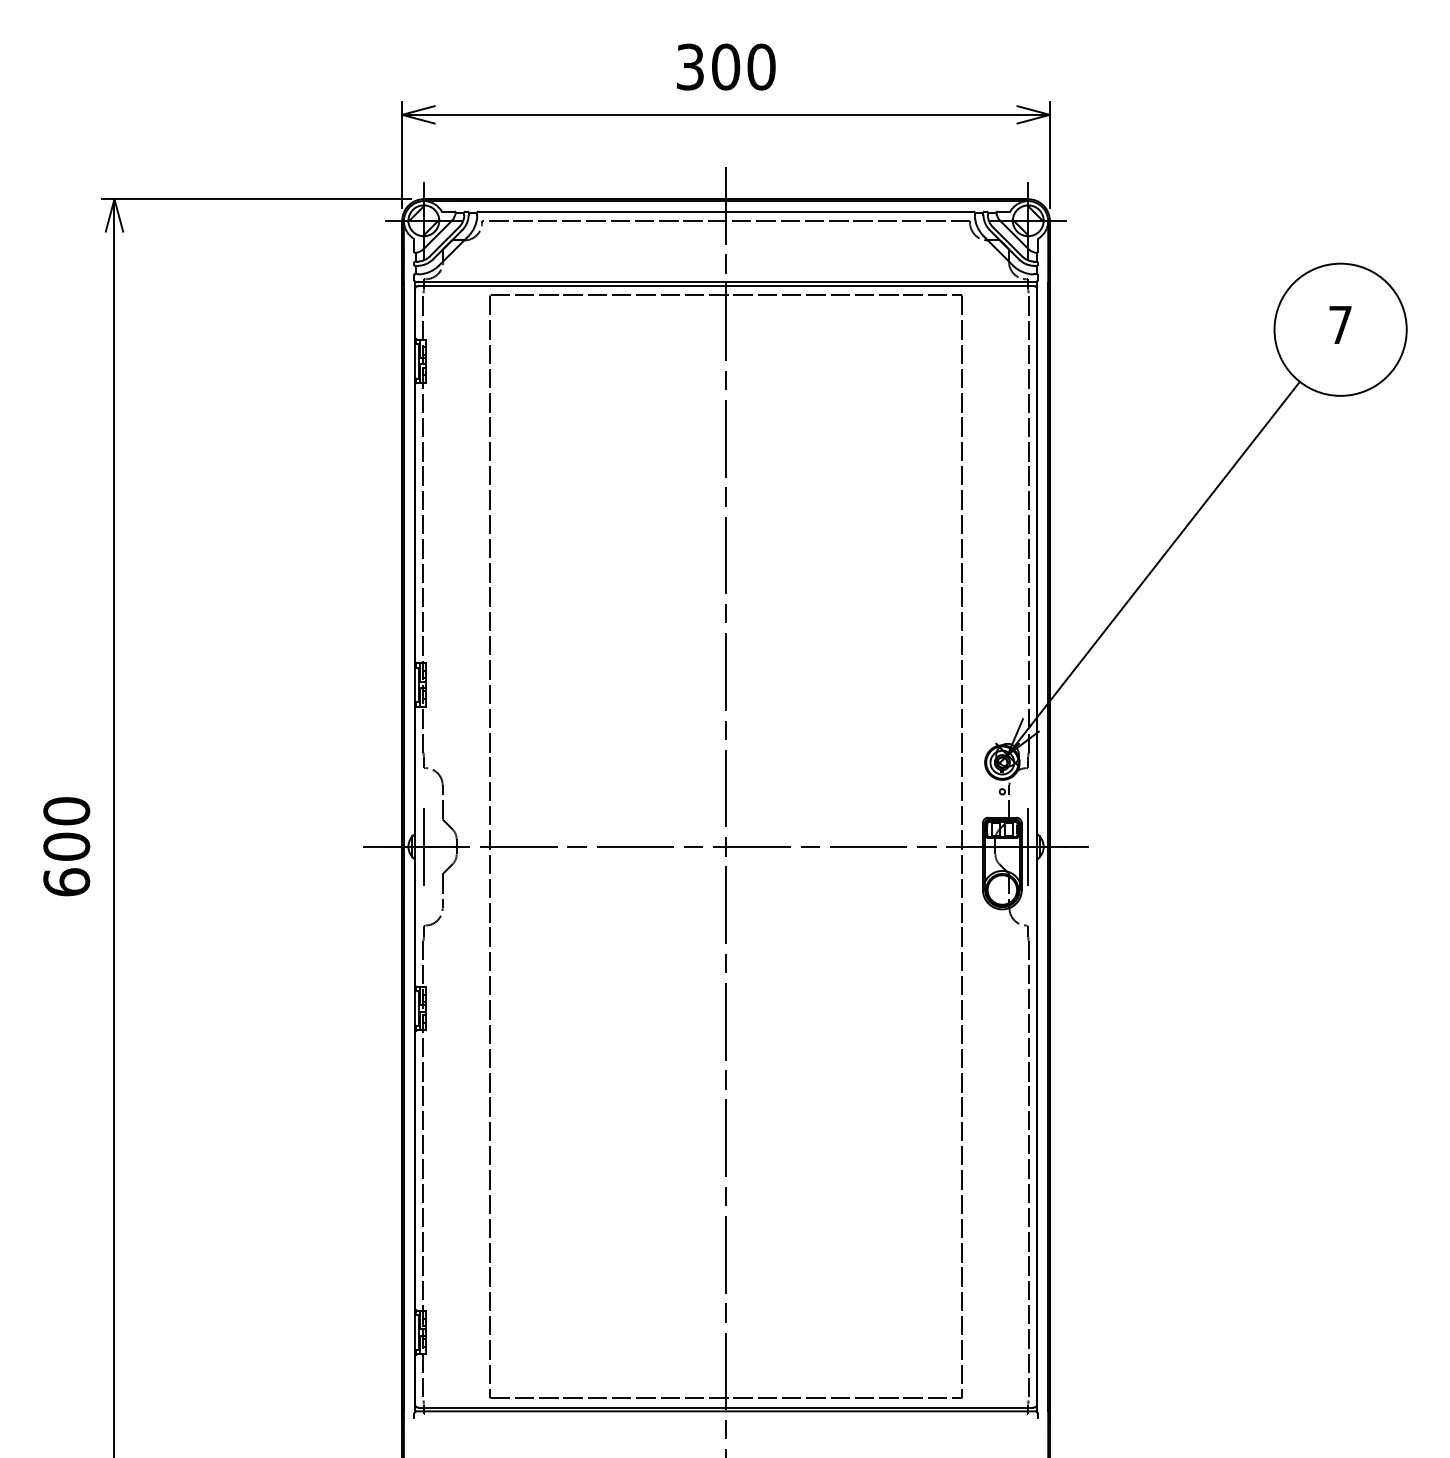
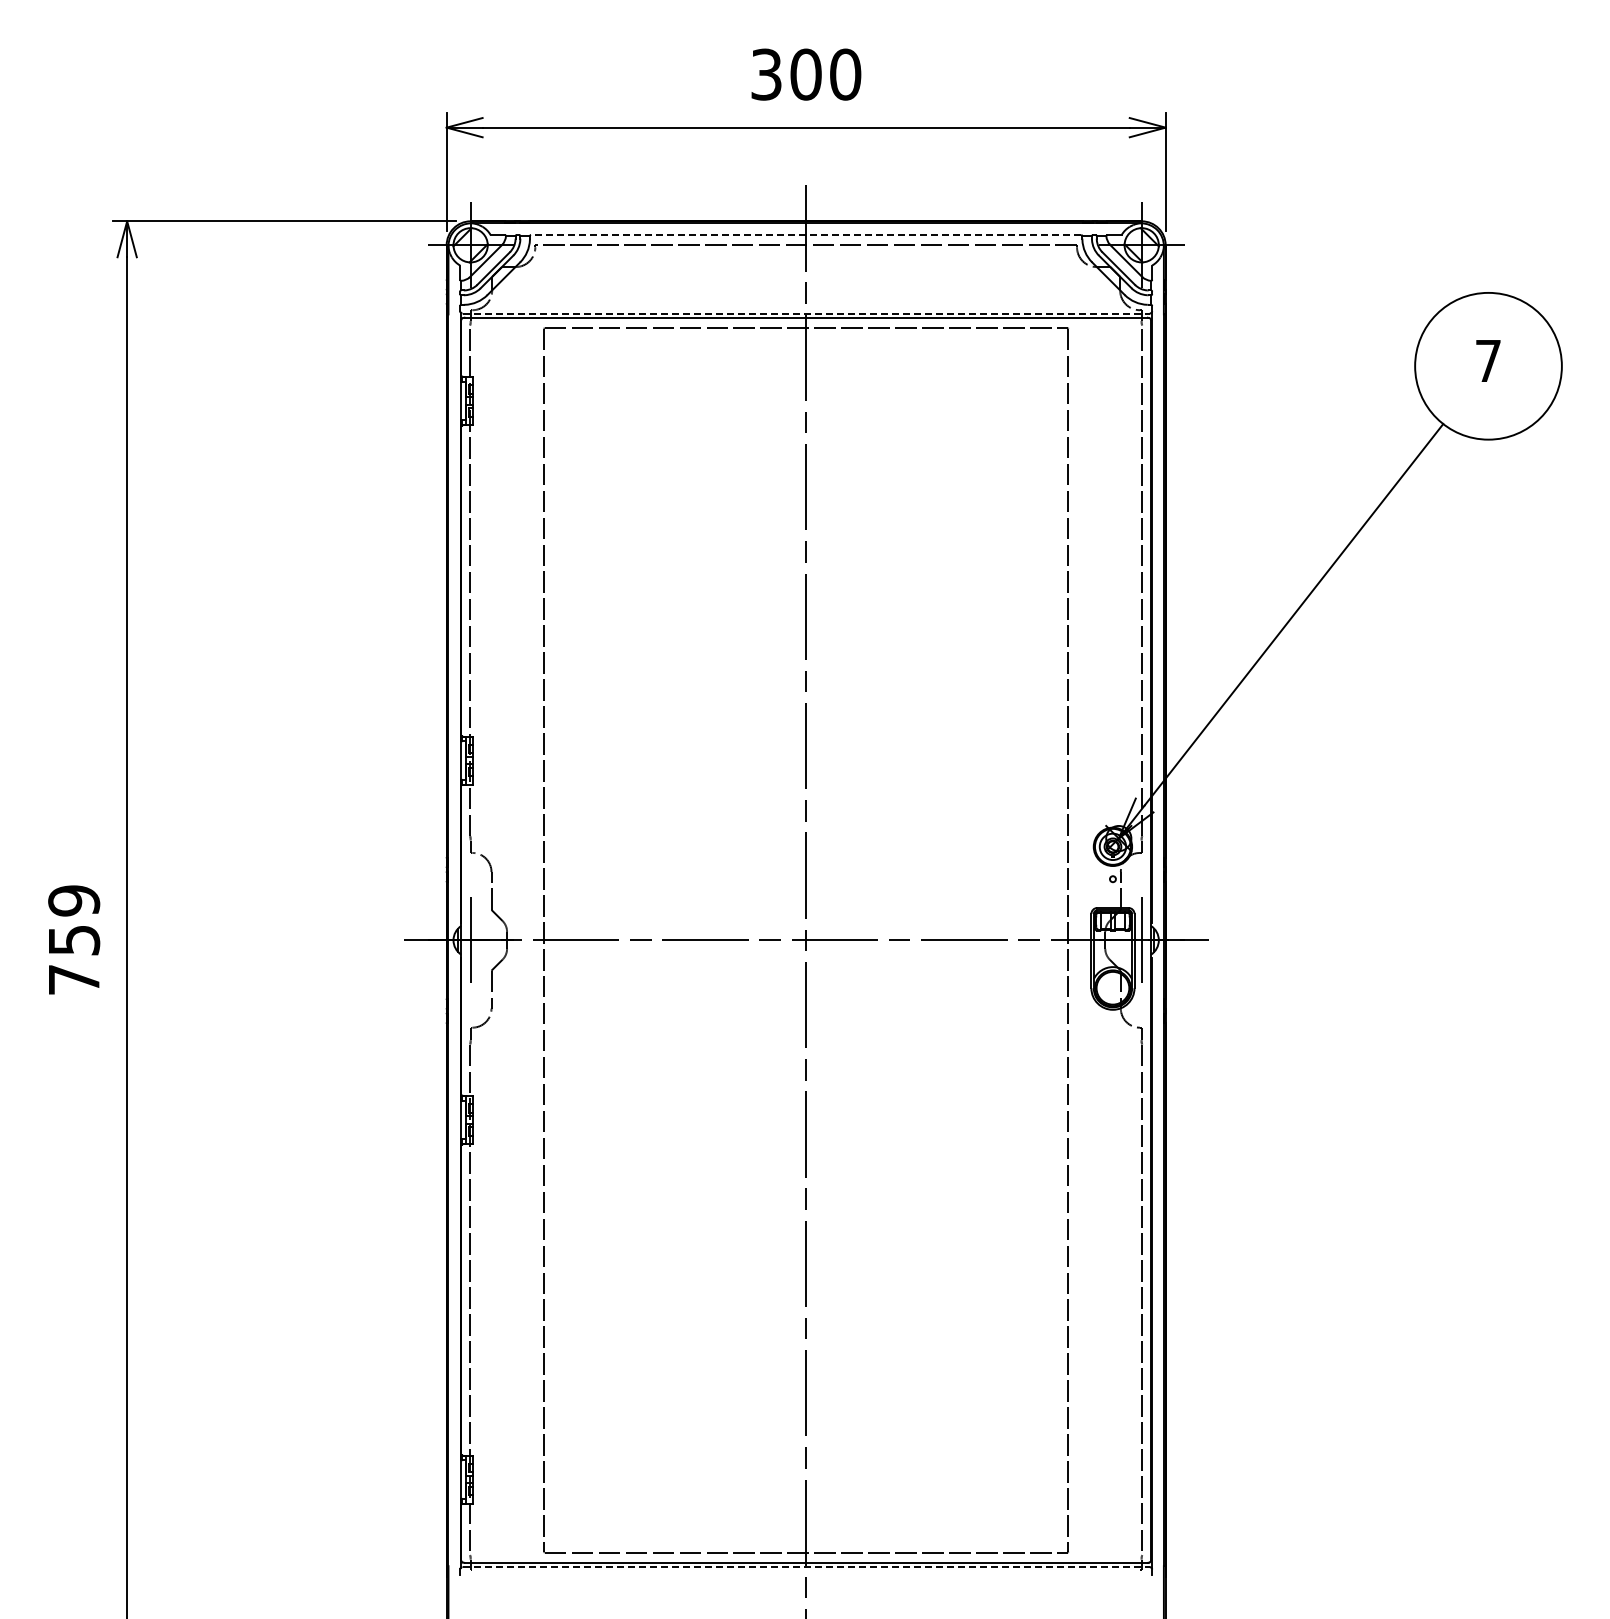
line: (725, 211) -> (805, 235), solid -> dashed
line: (726, 282) -> (806, 313), solid -> dashed
text: (67, 846) -> (74, 940), 600 -> 759
line: (726, 1411) -> (806, 1567), solid -> dashed

